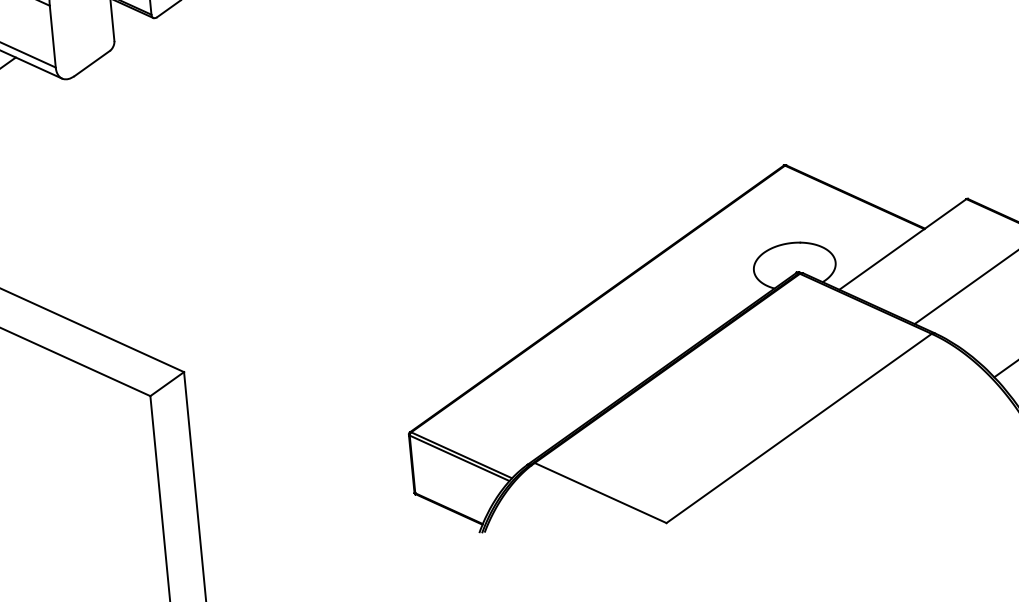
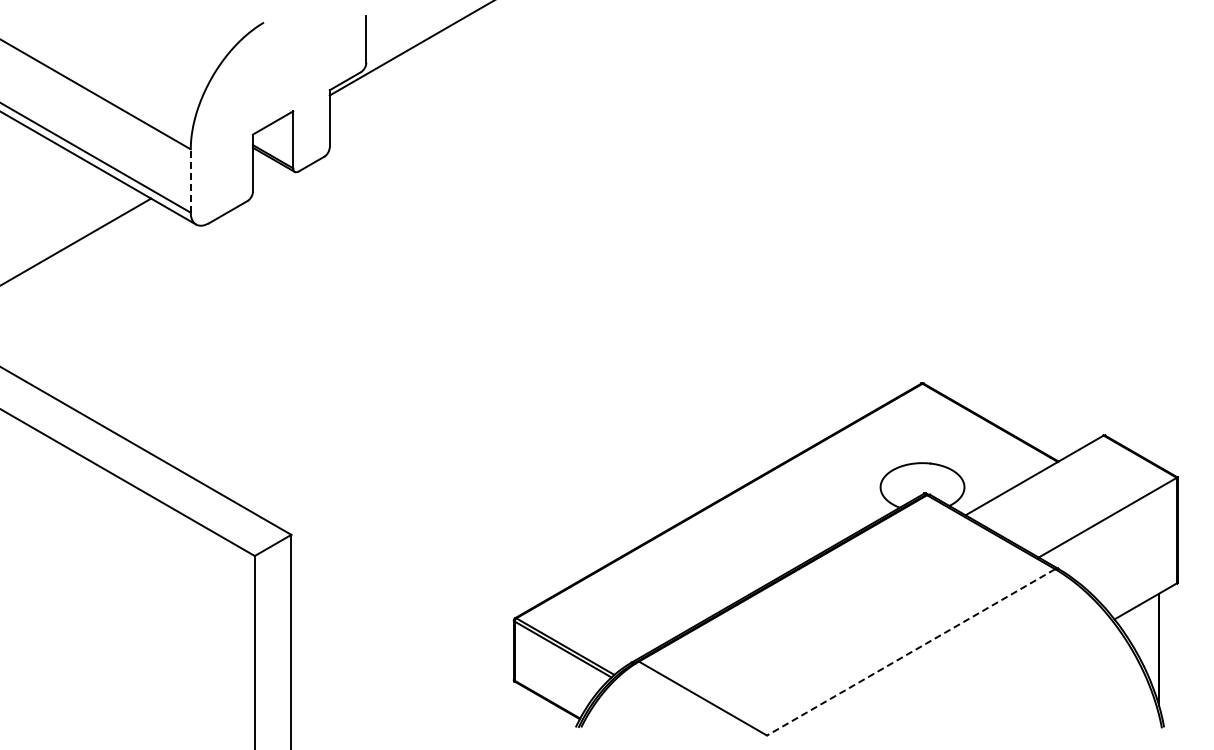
line: (52, 37) -> (190, 181), solid -> dashed
line: (798, 428) -> (910, 652), solid -> dashed

